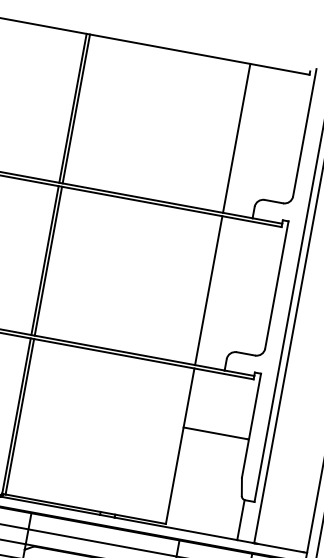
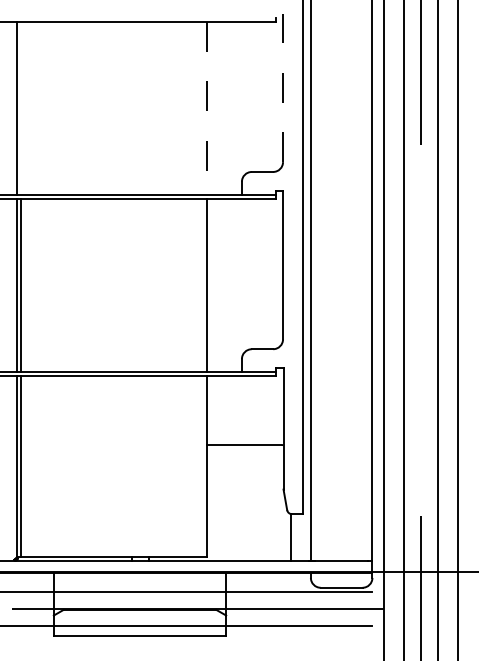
line: (76, 108) -> (20, 108), removed
line: (305, 132) -> (283, 87), solid -> dashed
line: (236, 138) -> (207, 108), solid -> dashed

